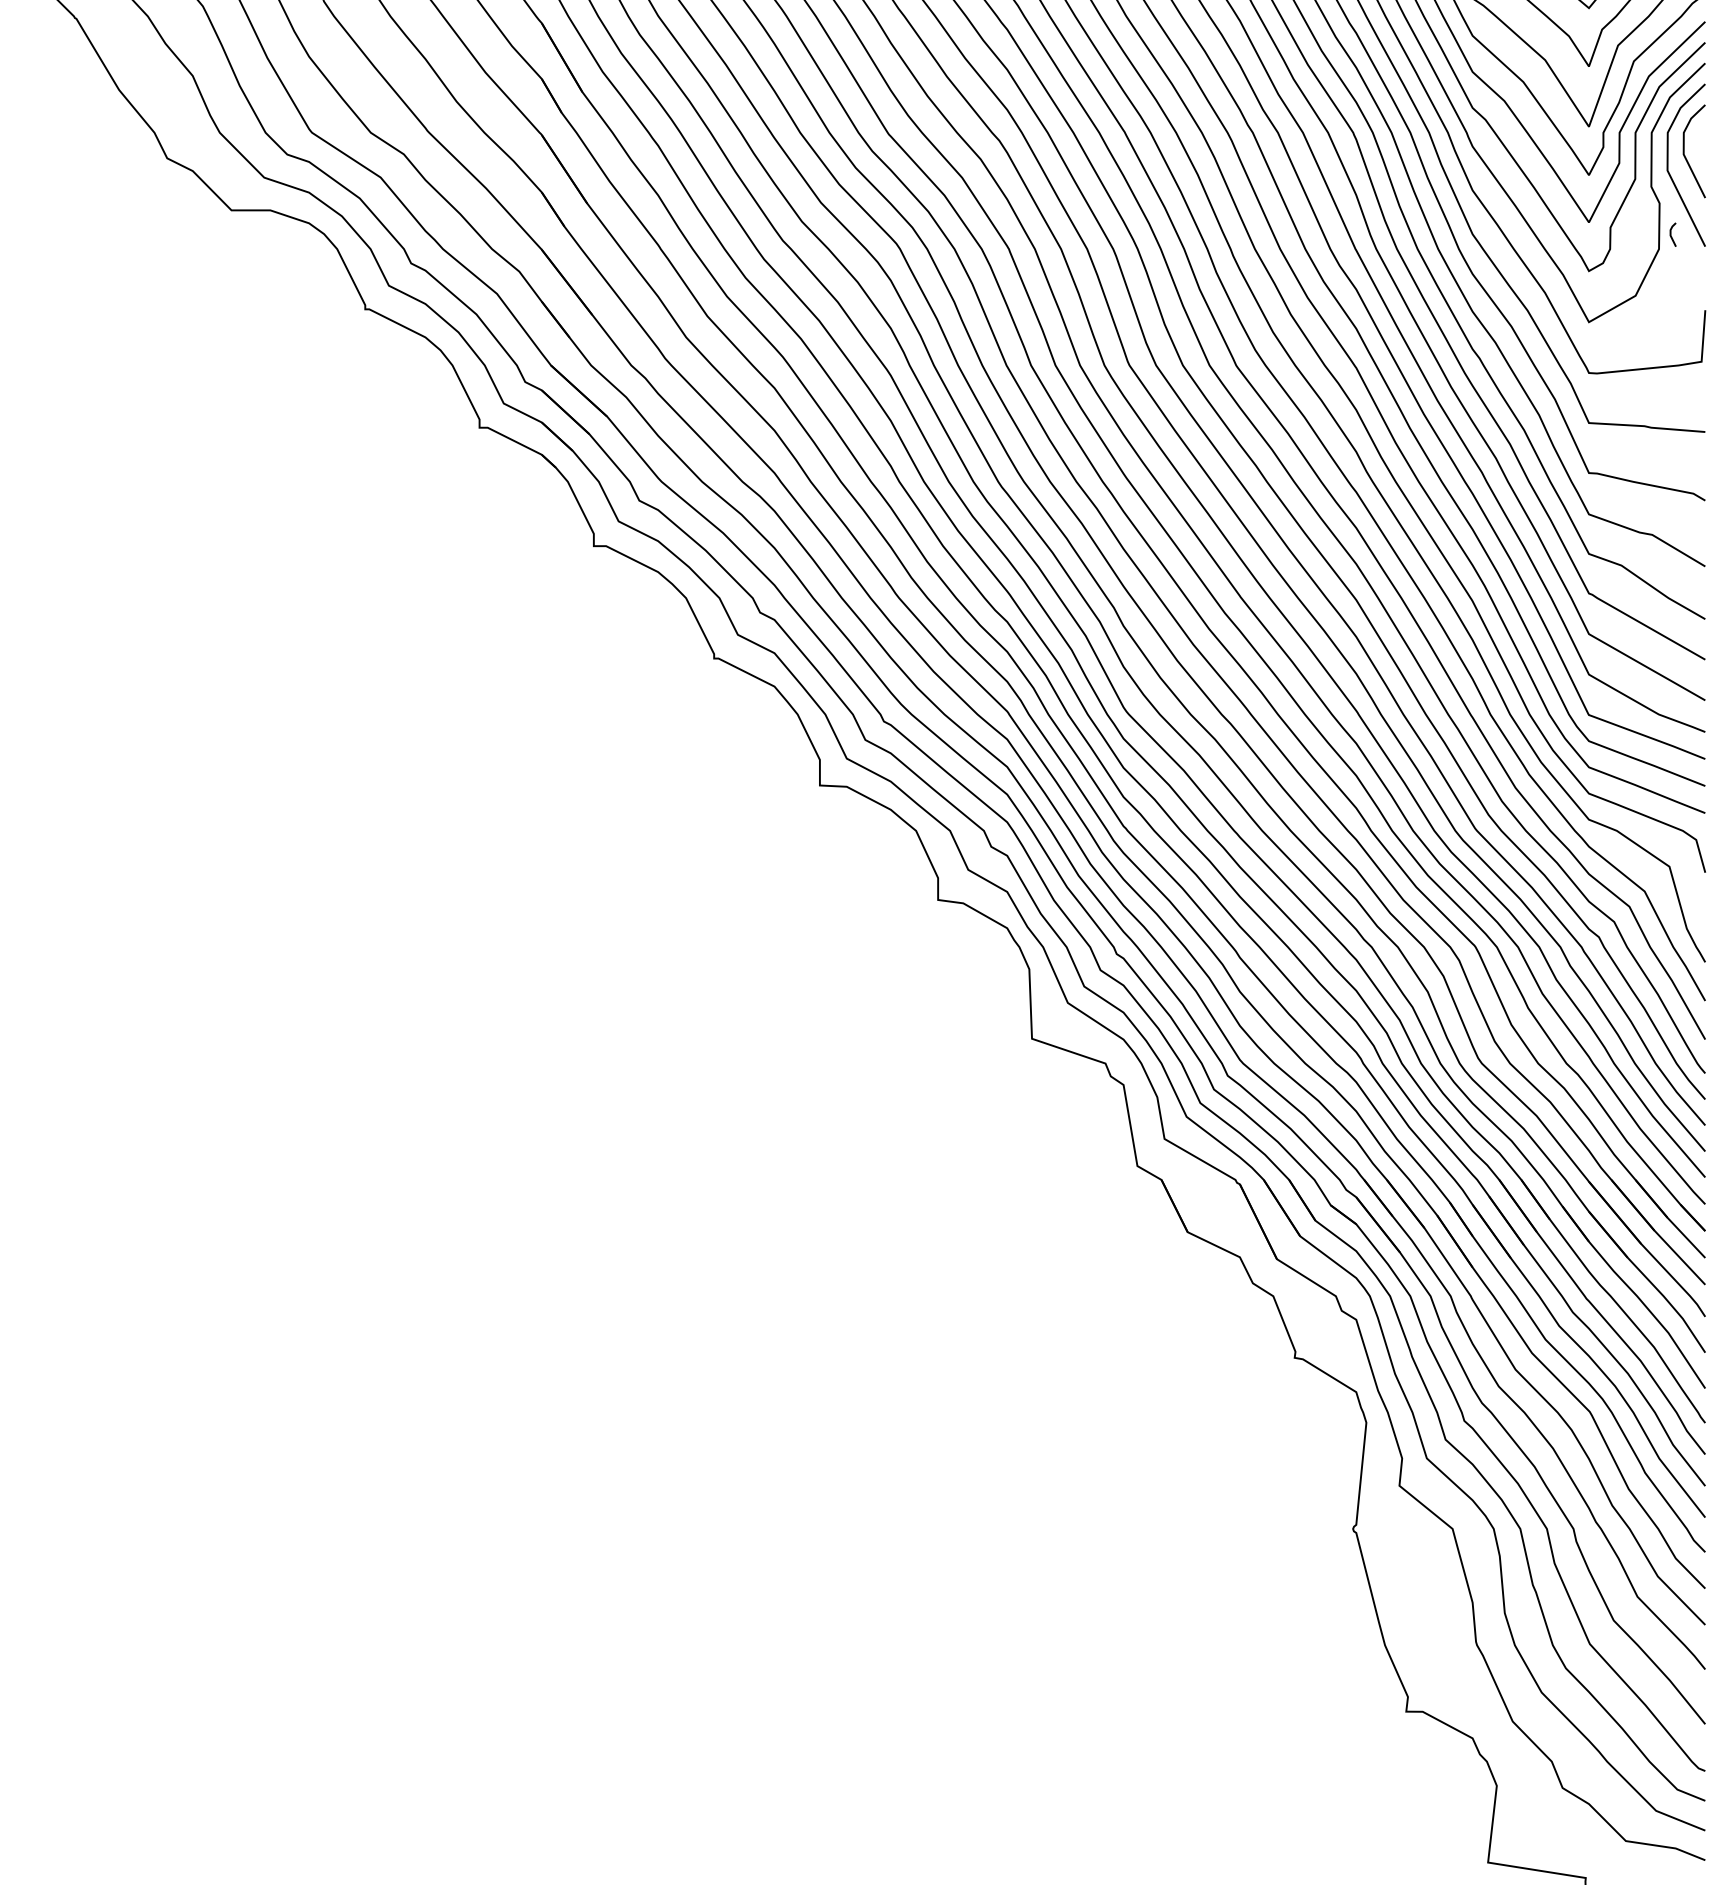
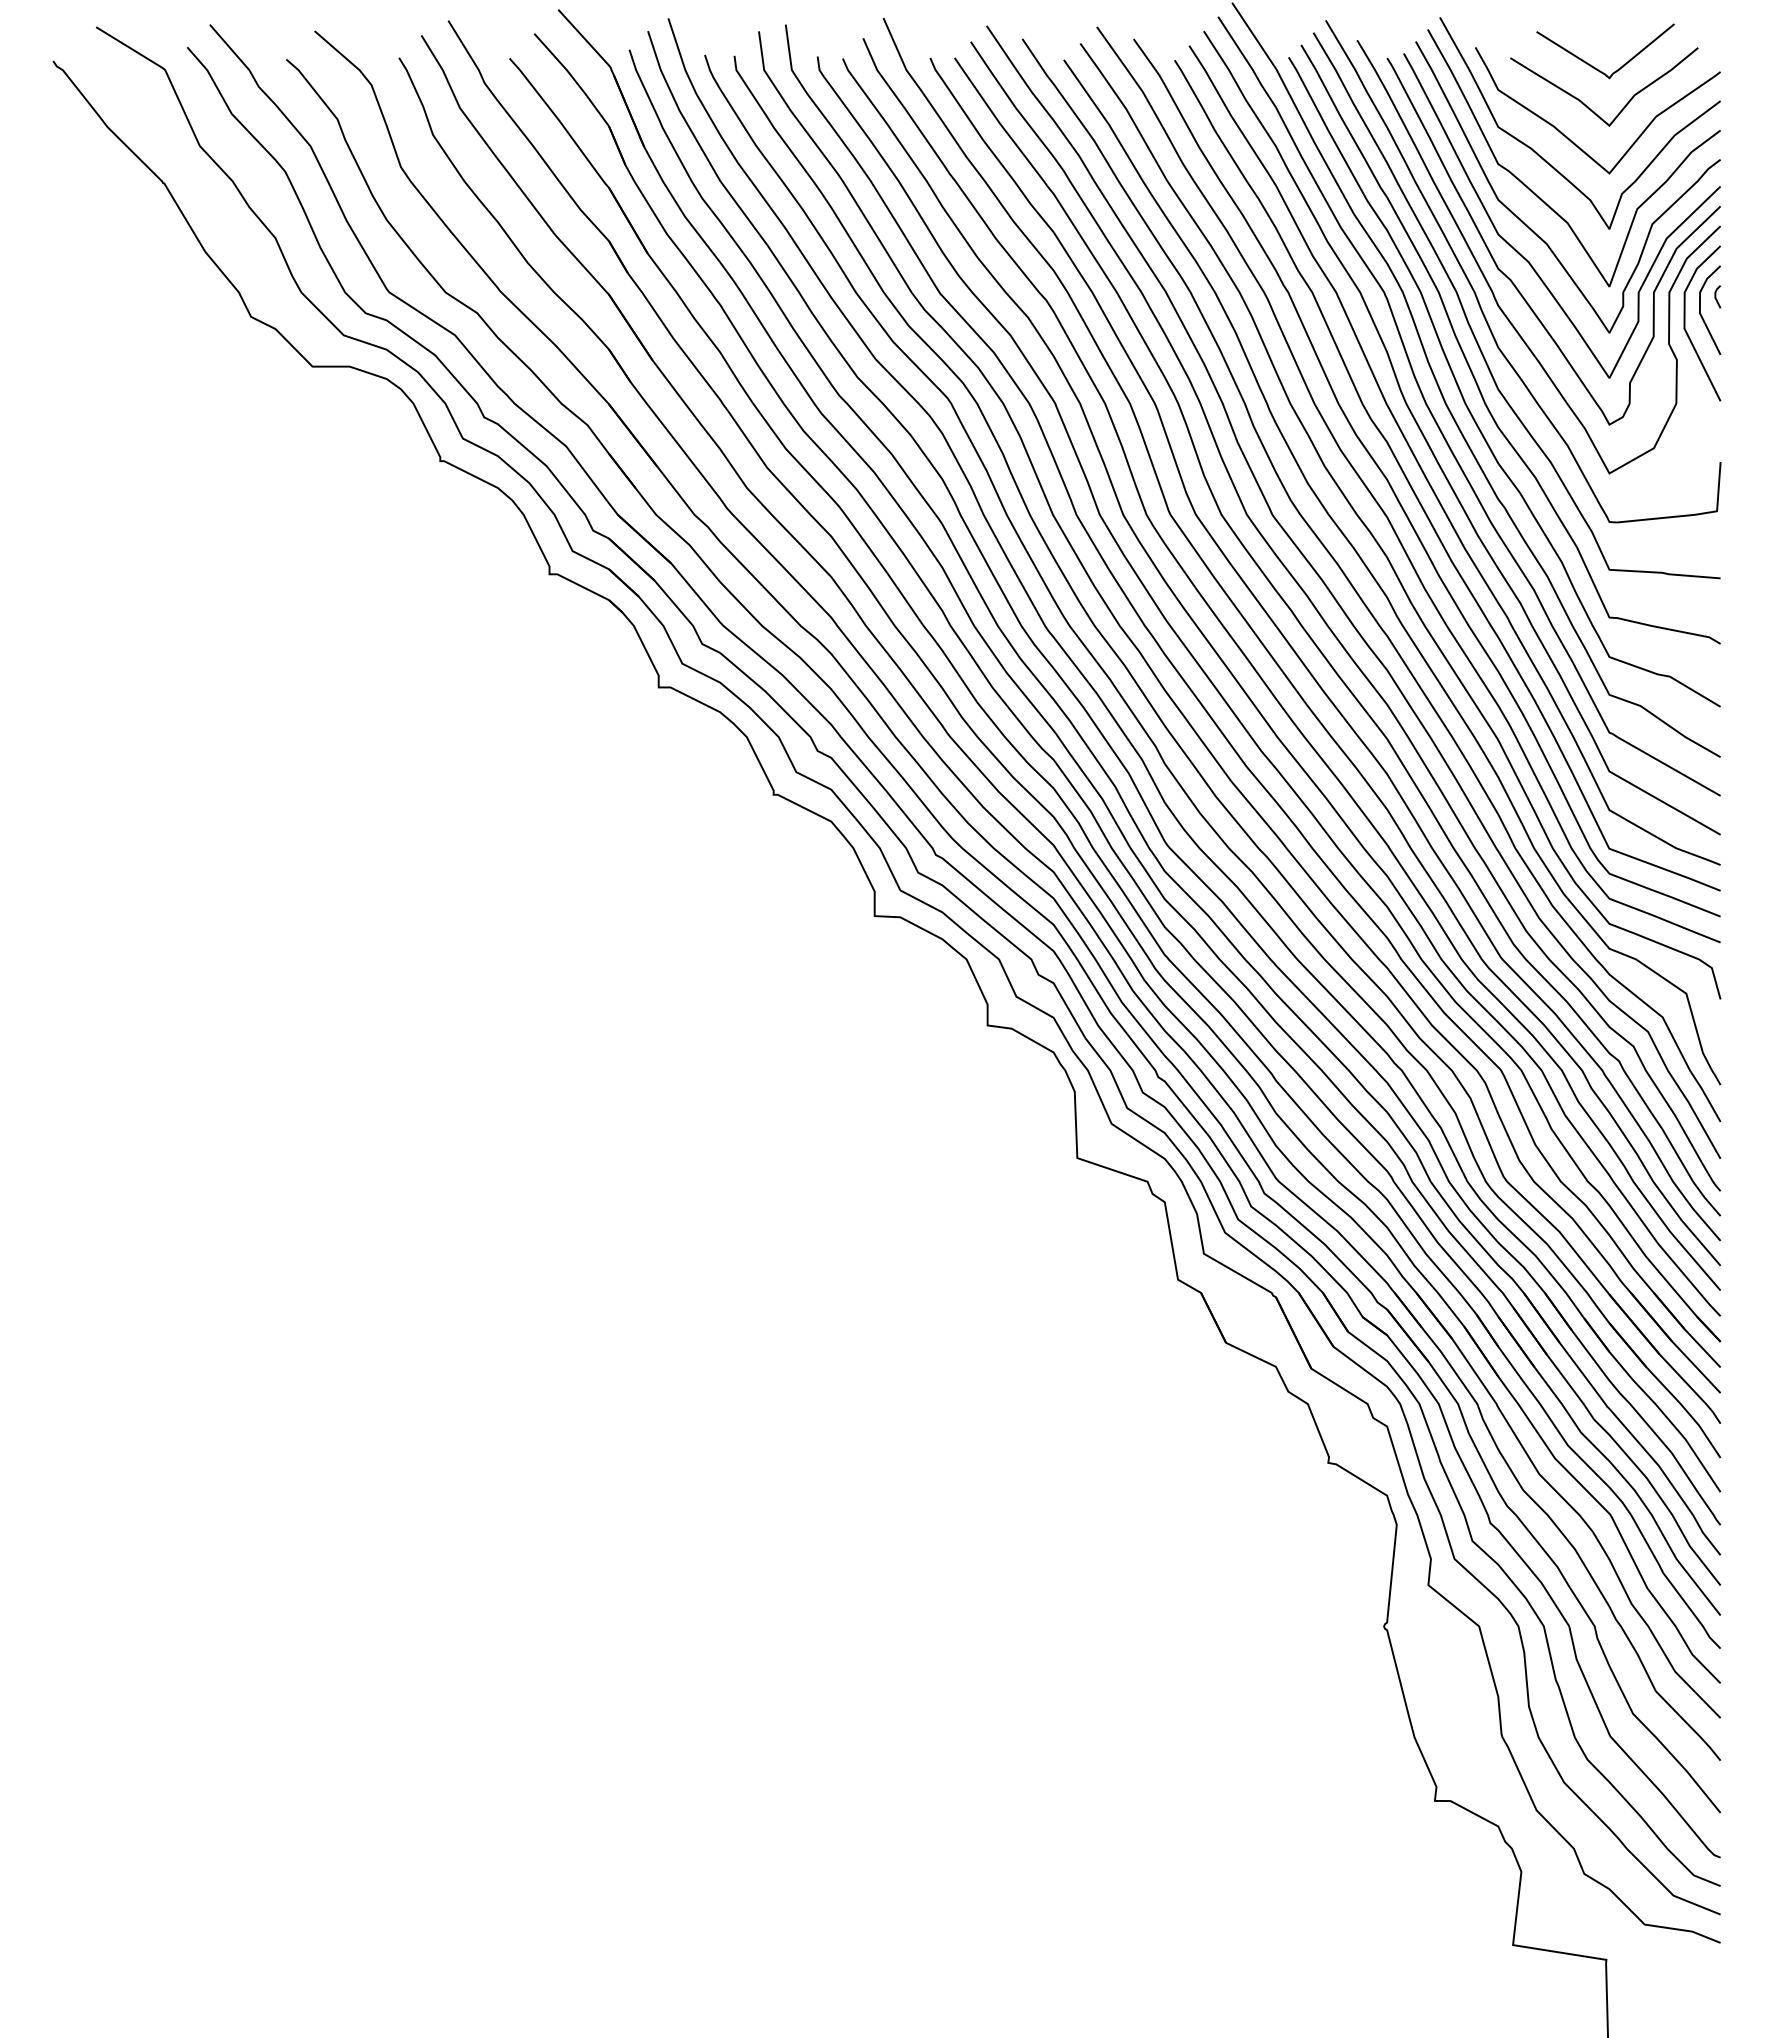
line: (1671, 234) -> (1716, 296), moved

